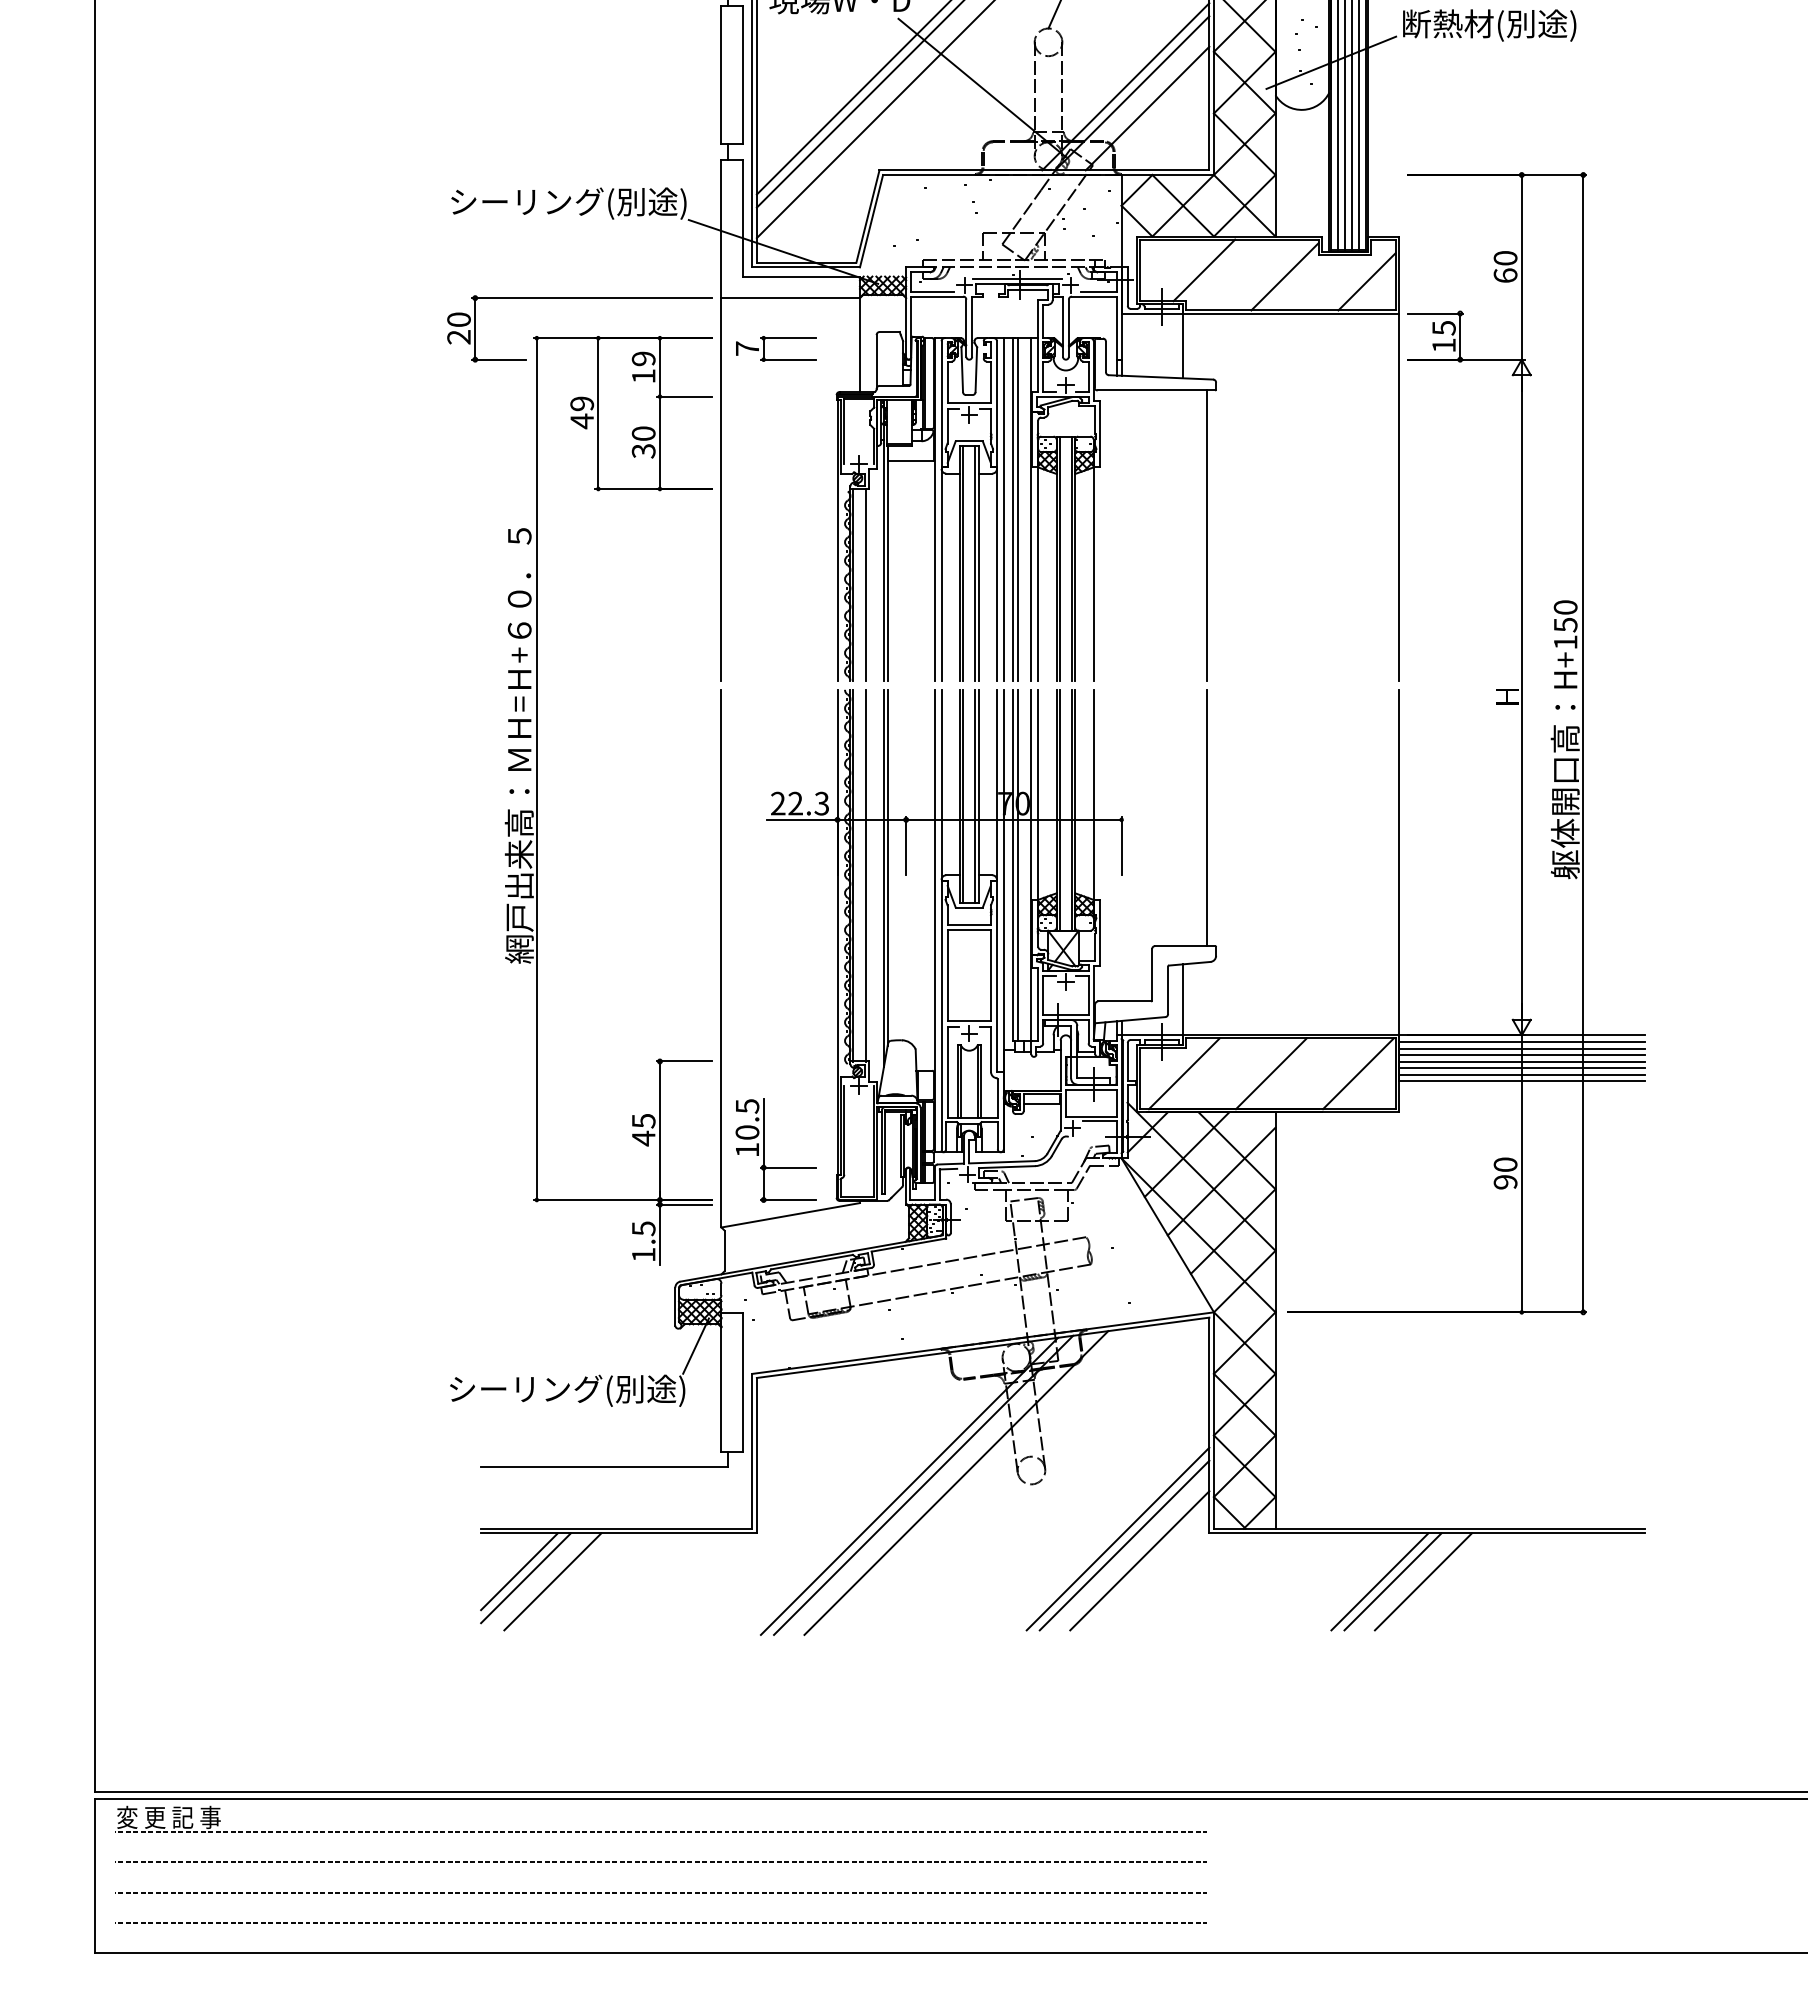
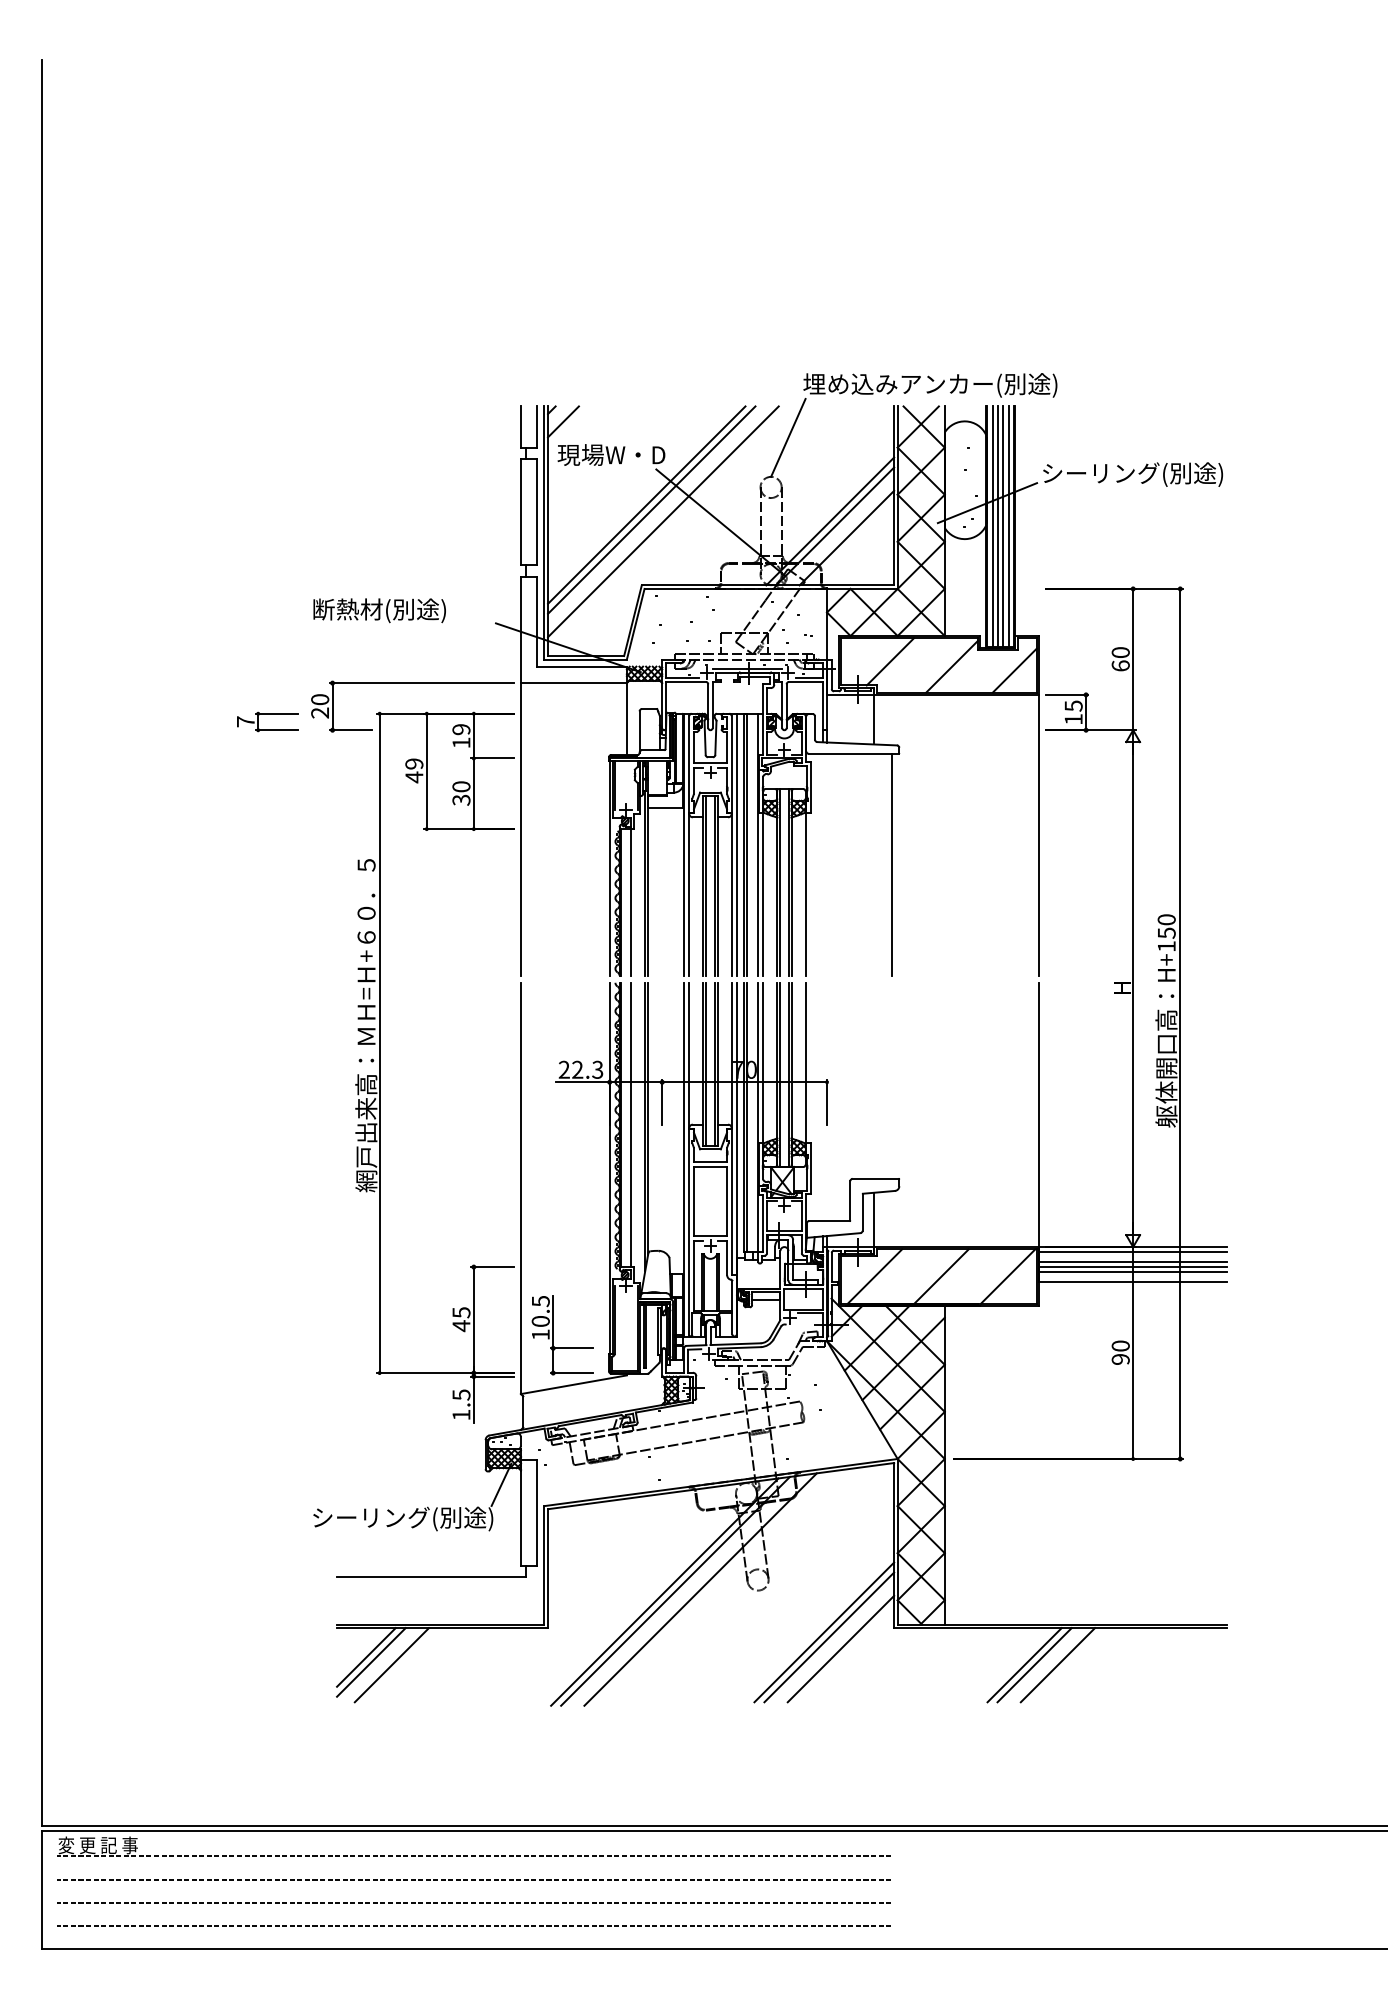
text: (1520, 25) -> (1132, 474), 断熱材(別途) -> シーリング(別途)
text: (567, 203) -> (403, 610), シーリング(別途) -> 断熱材(別途)
part: (775, 339) -> (267, 714), moved
line: (1207, 817) -> (892, 1080), removed
line: (1520, 1048) -> (1132, 1257), removed
line: (1520, 1075) -> (1132, 1277), removed

